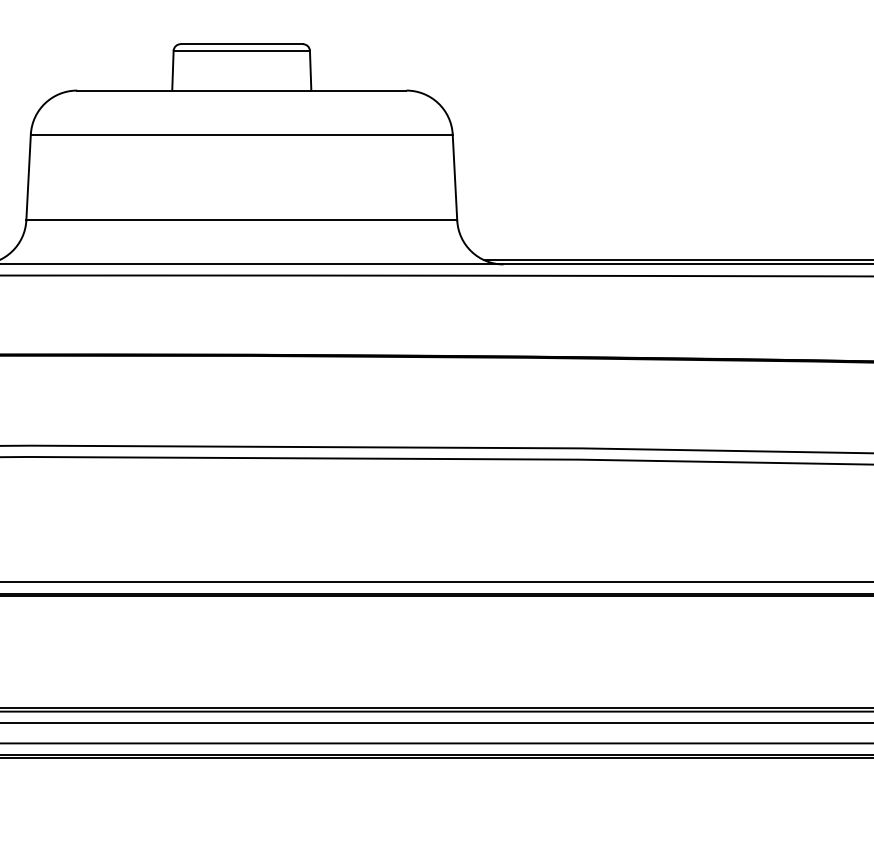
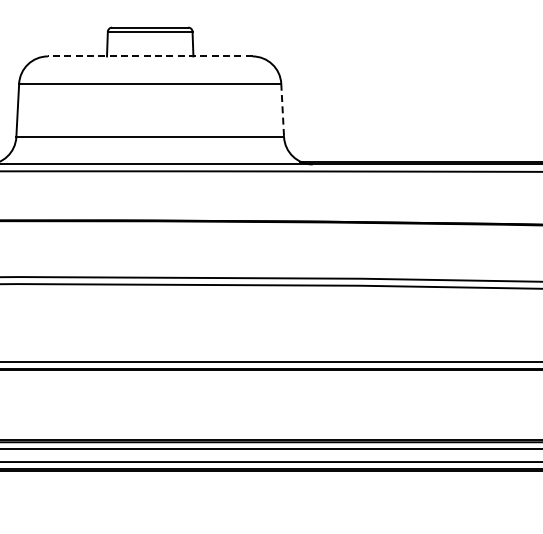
line: (240, 90) -> (149, 56), solid -> dashed
line: (454, 177) -> (282, 110), solid -> dashed

